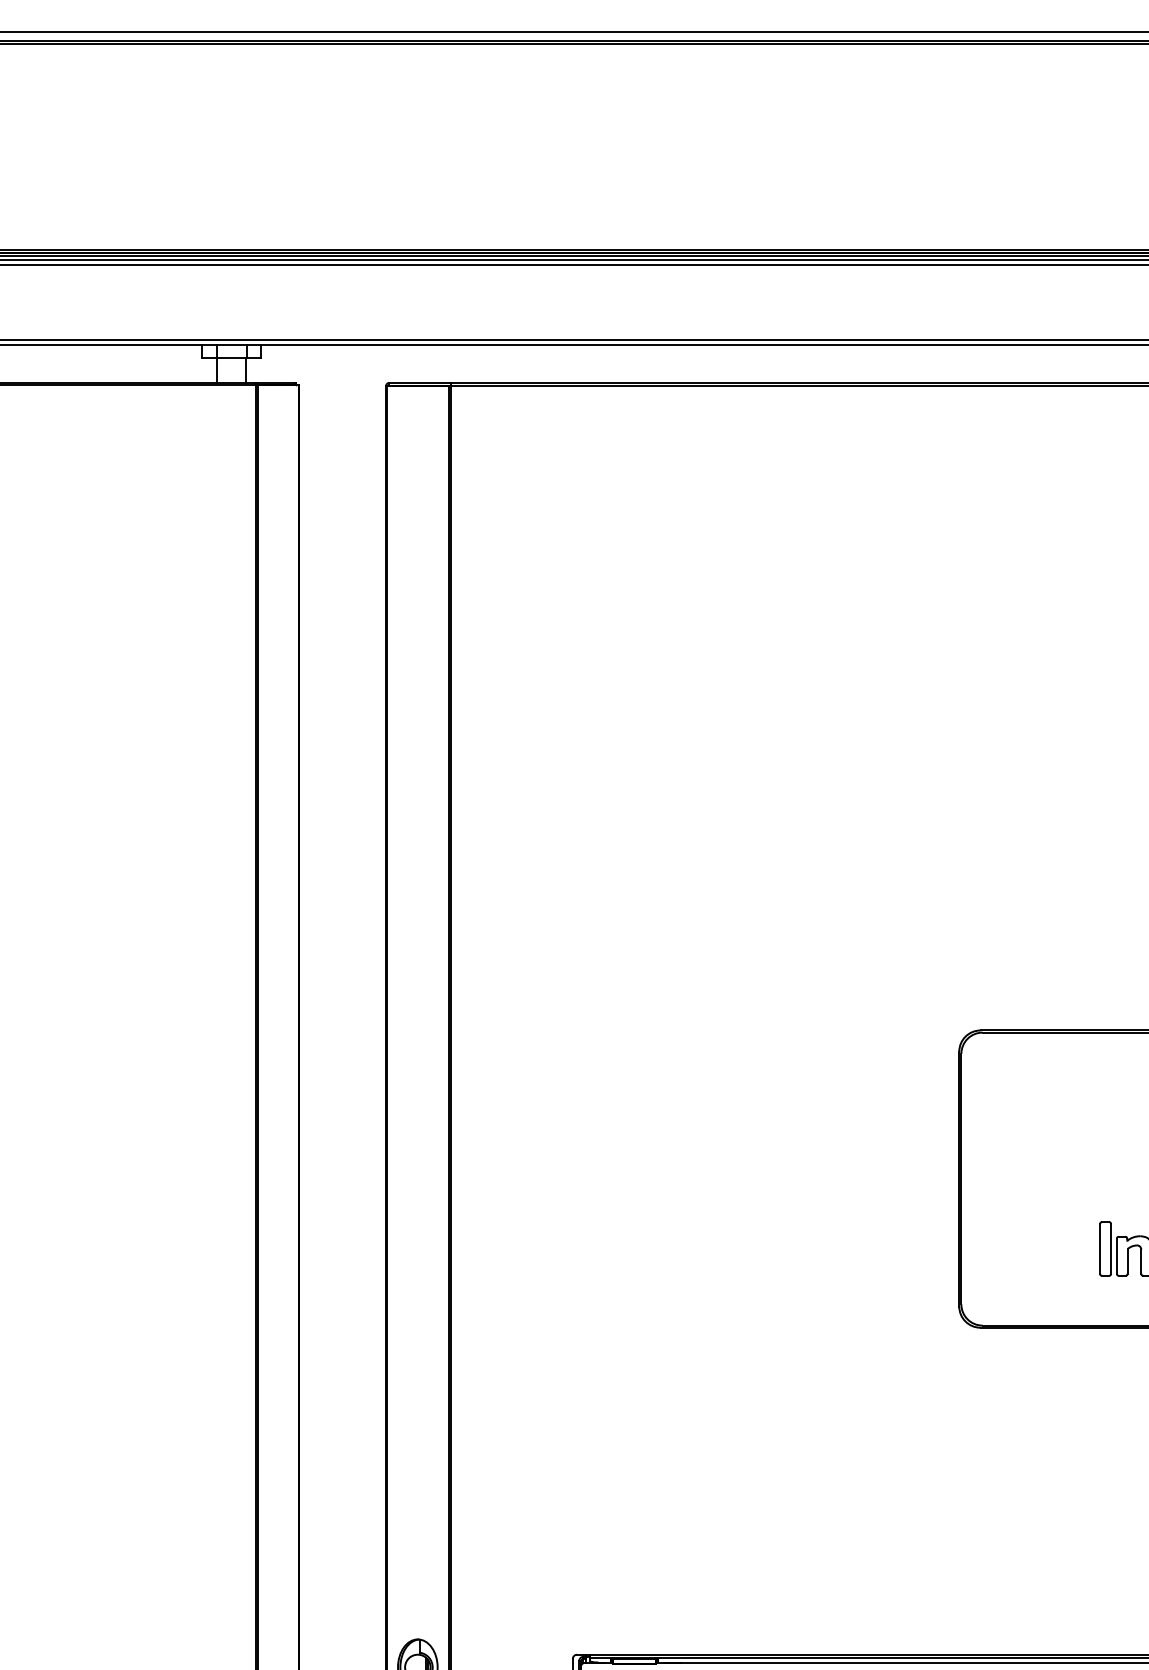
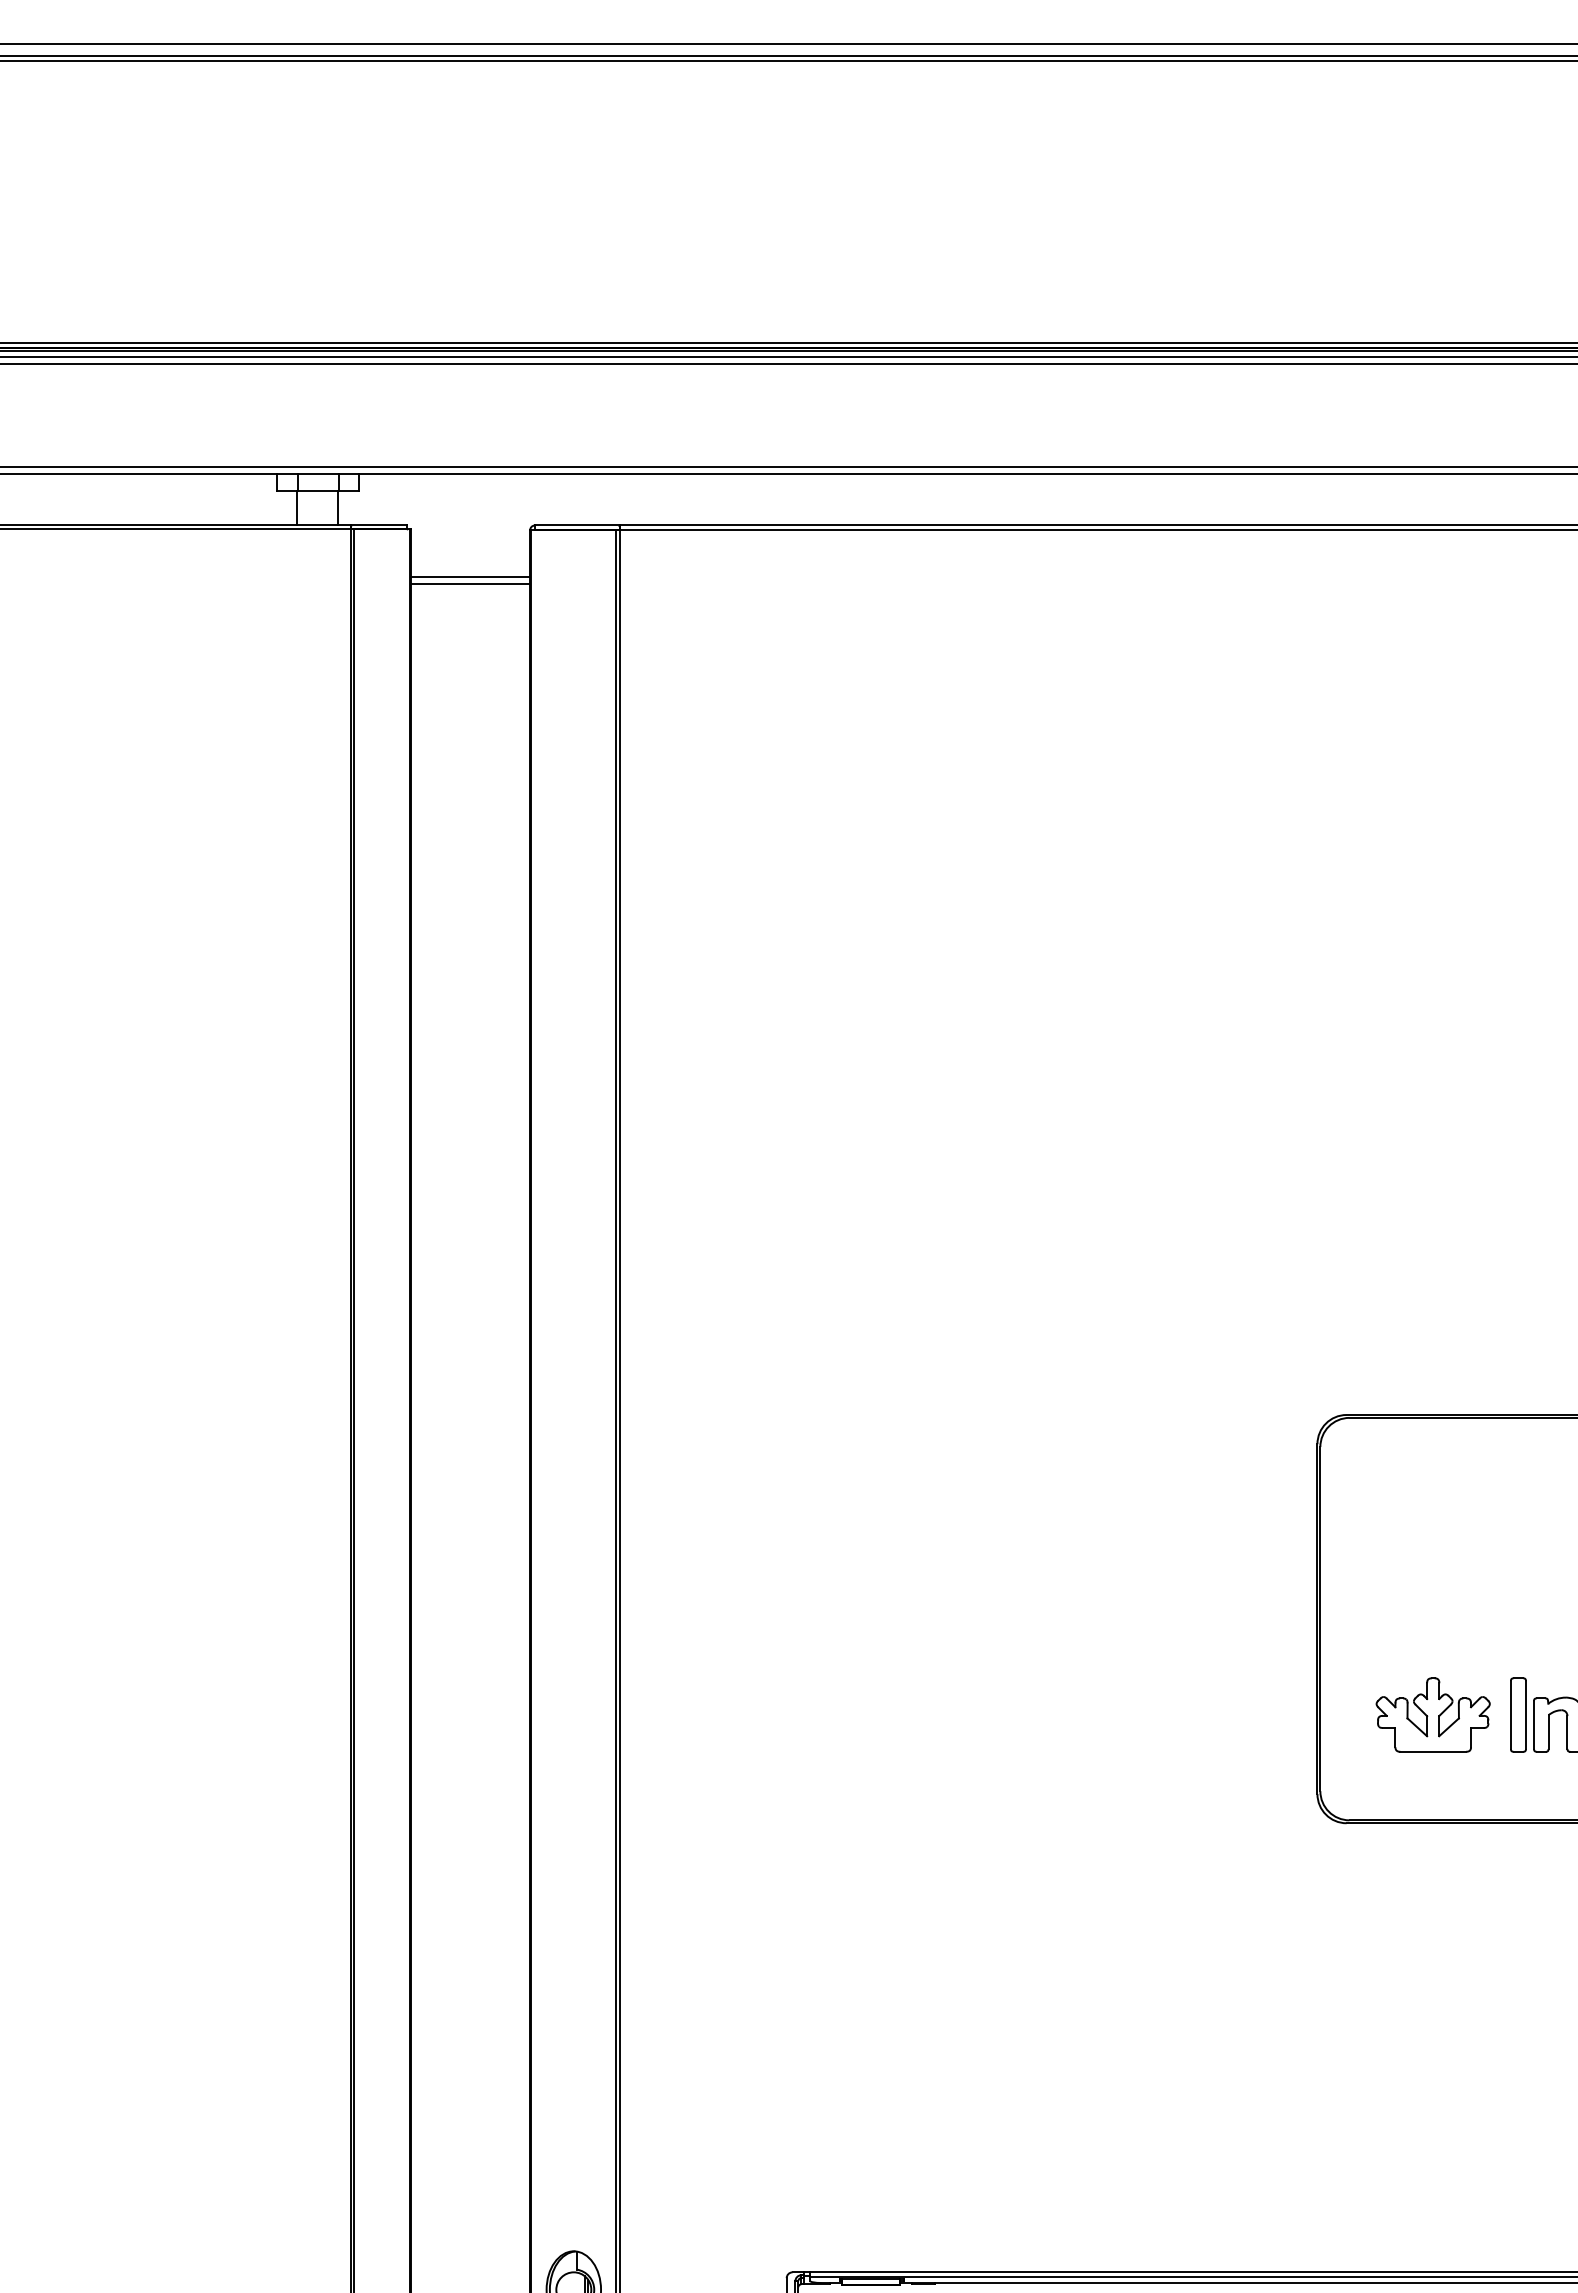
line: (342, 420) -> (470, 577), added
line: (342, 425) -> (470, 584), added
part: (1043, 1248) -> (1432, 1714), added

